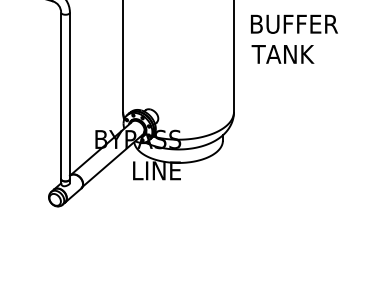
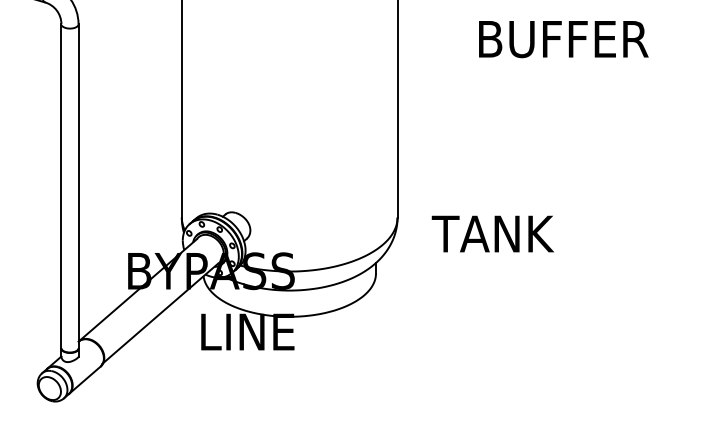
text: (294, 23) -> (563, 37), moved
text: (282, 54) -> (491, 234), moved

